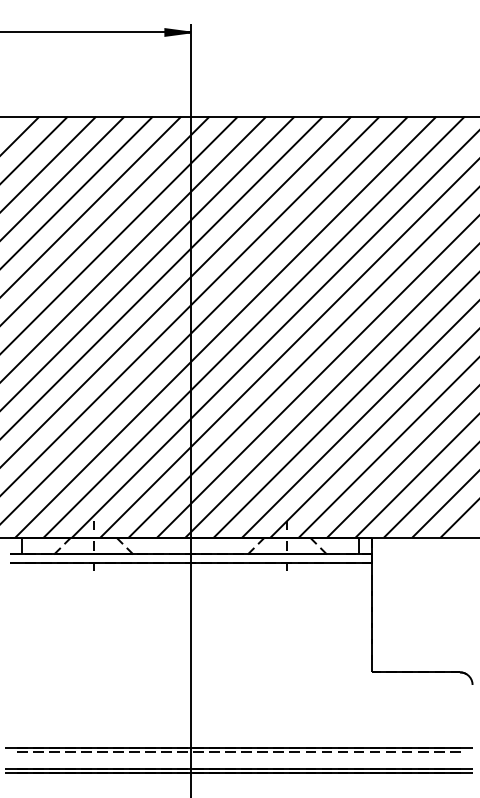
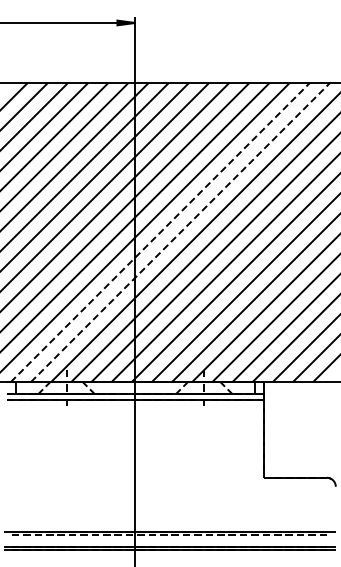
line: (225, 327) -> (160, 232), solid -> dashed
line: (254, 327) -> (180, 232), solid -> dashed

